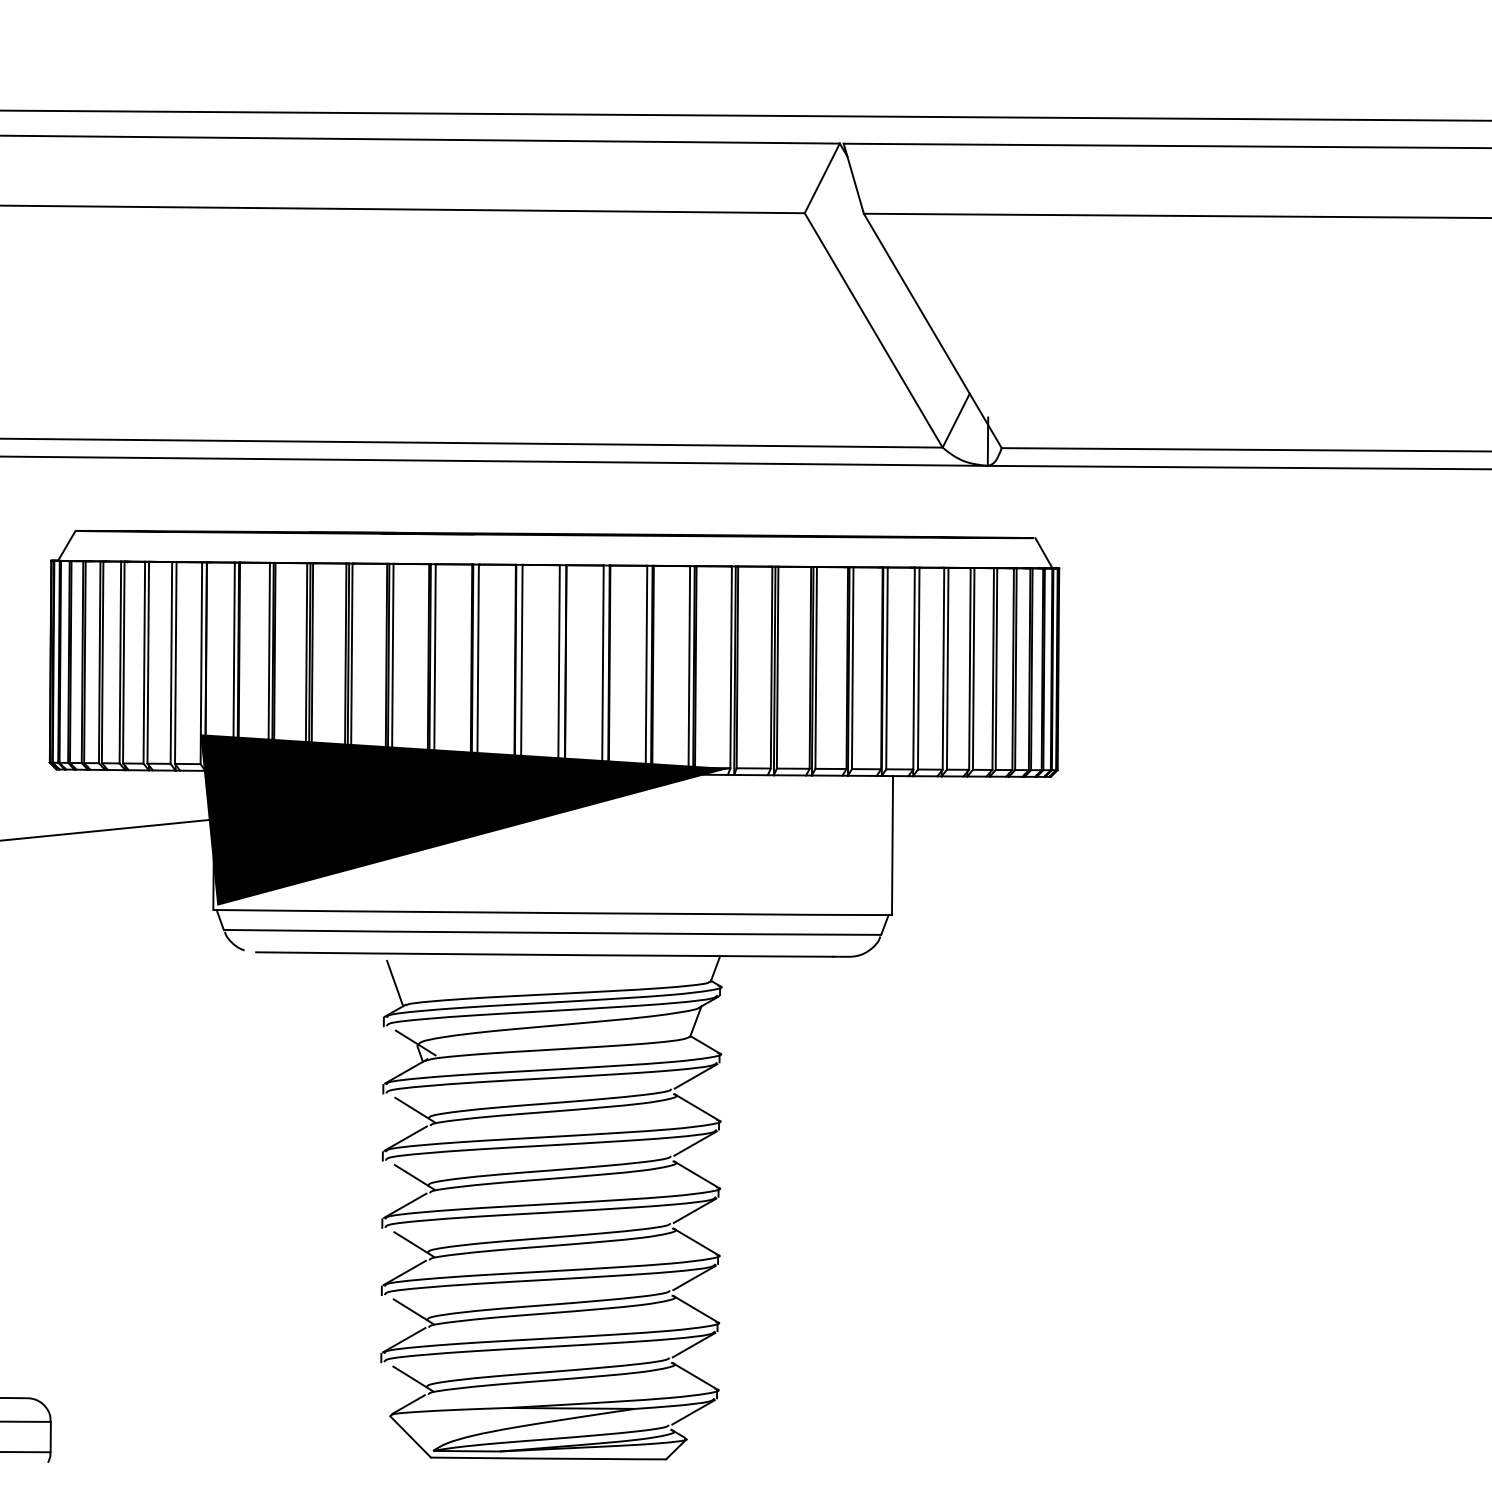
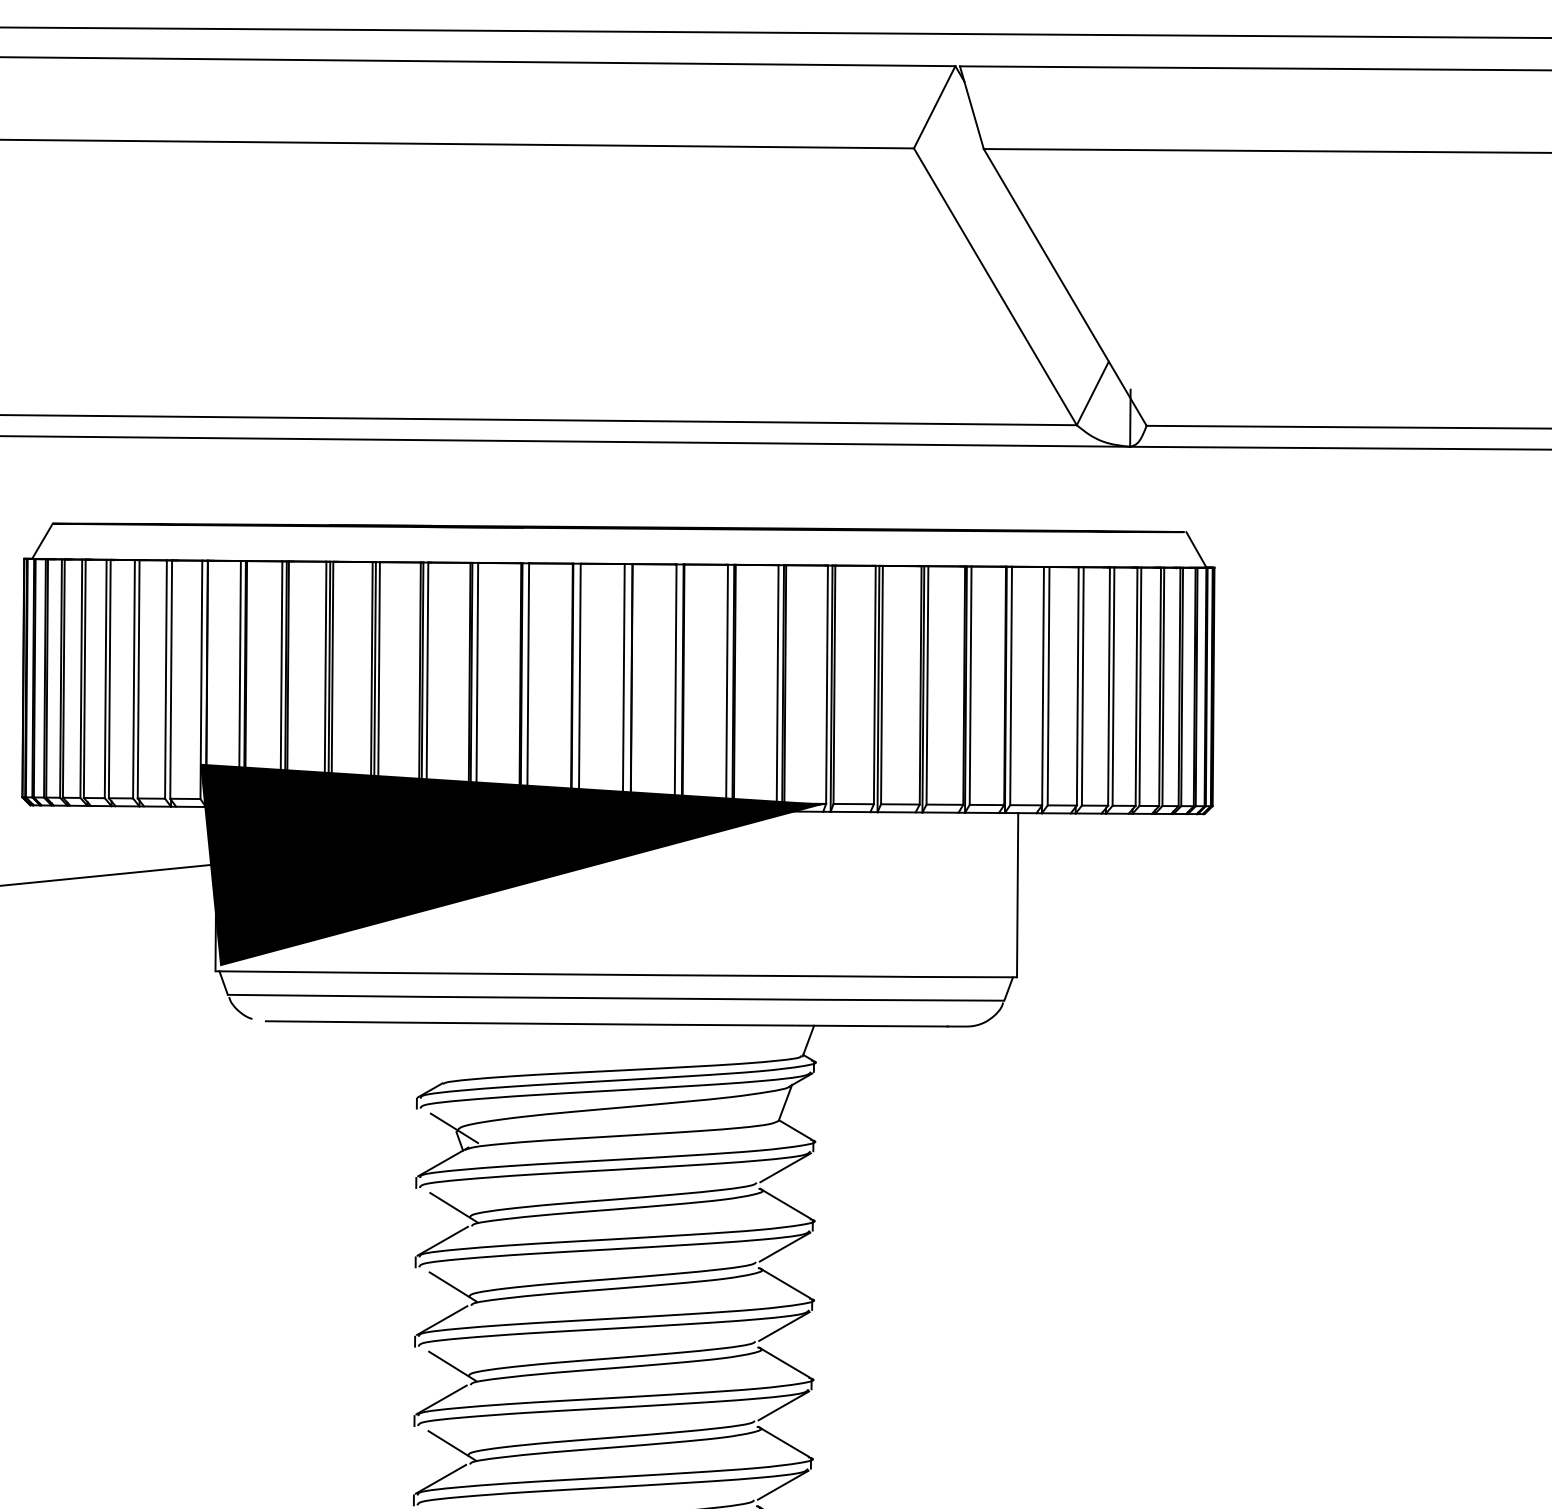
line: (395, 983) -> (430, 1058), removed

